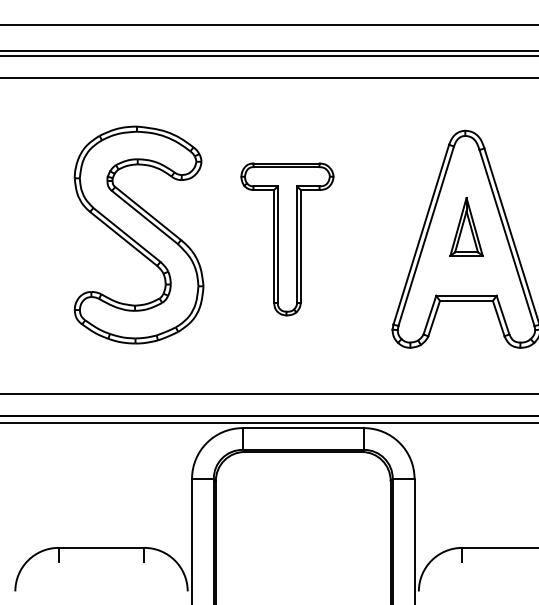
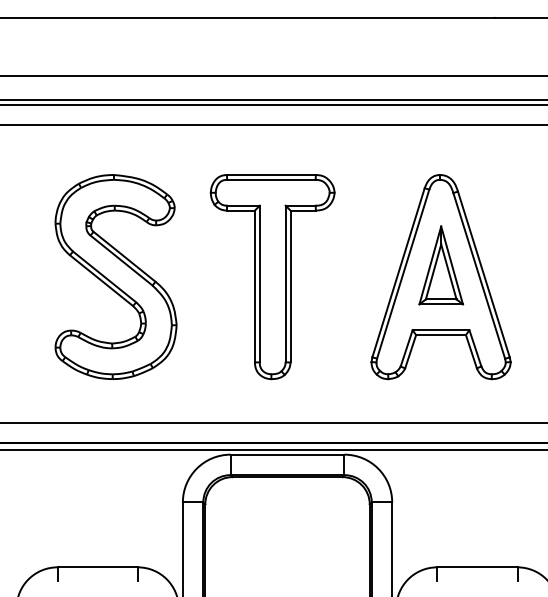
part: (465, 227) -> (440, 265), size x1.43
part: (138, 234) -> (115, 276), moved
part: (287, 239) -> (272, 277), size x1.43

